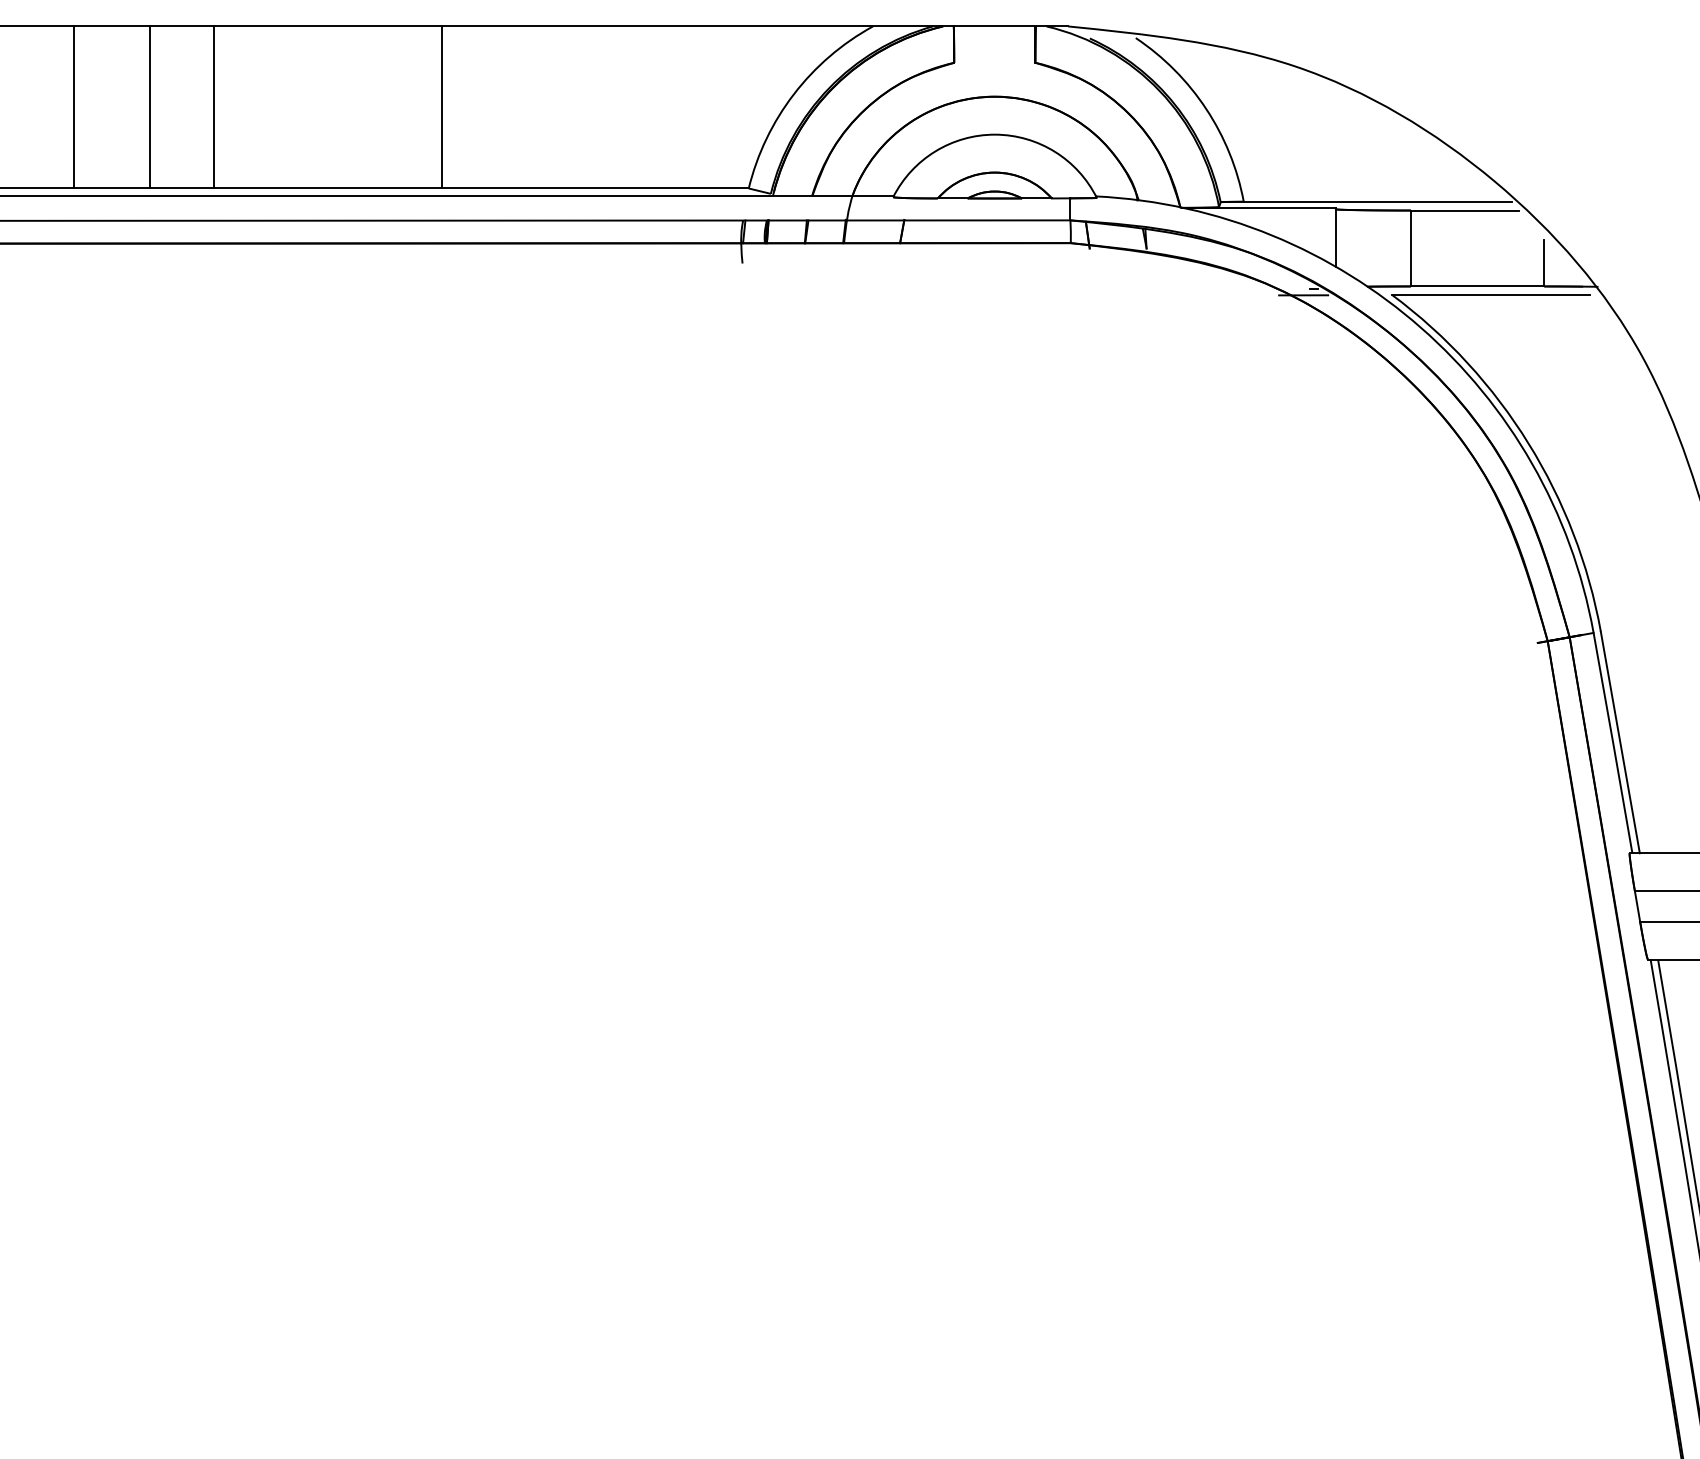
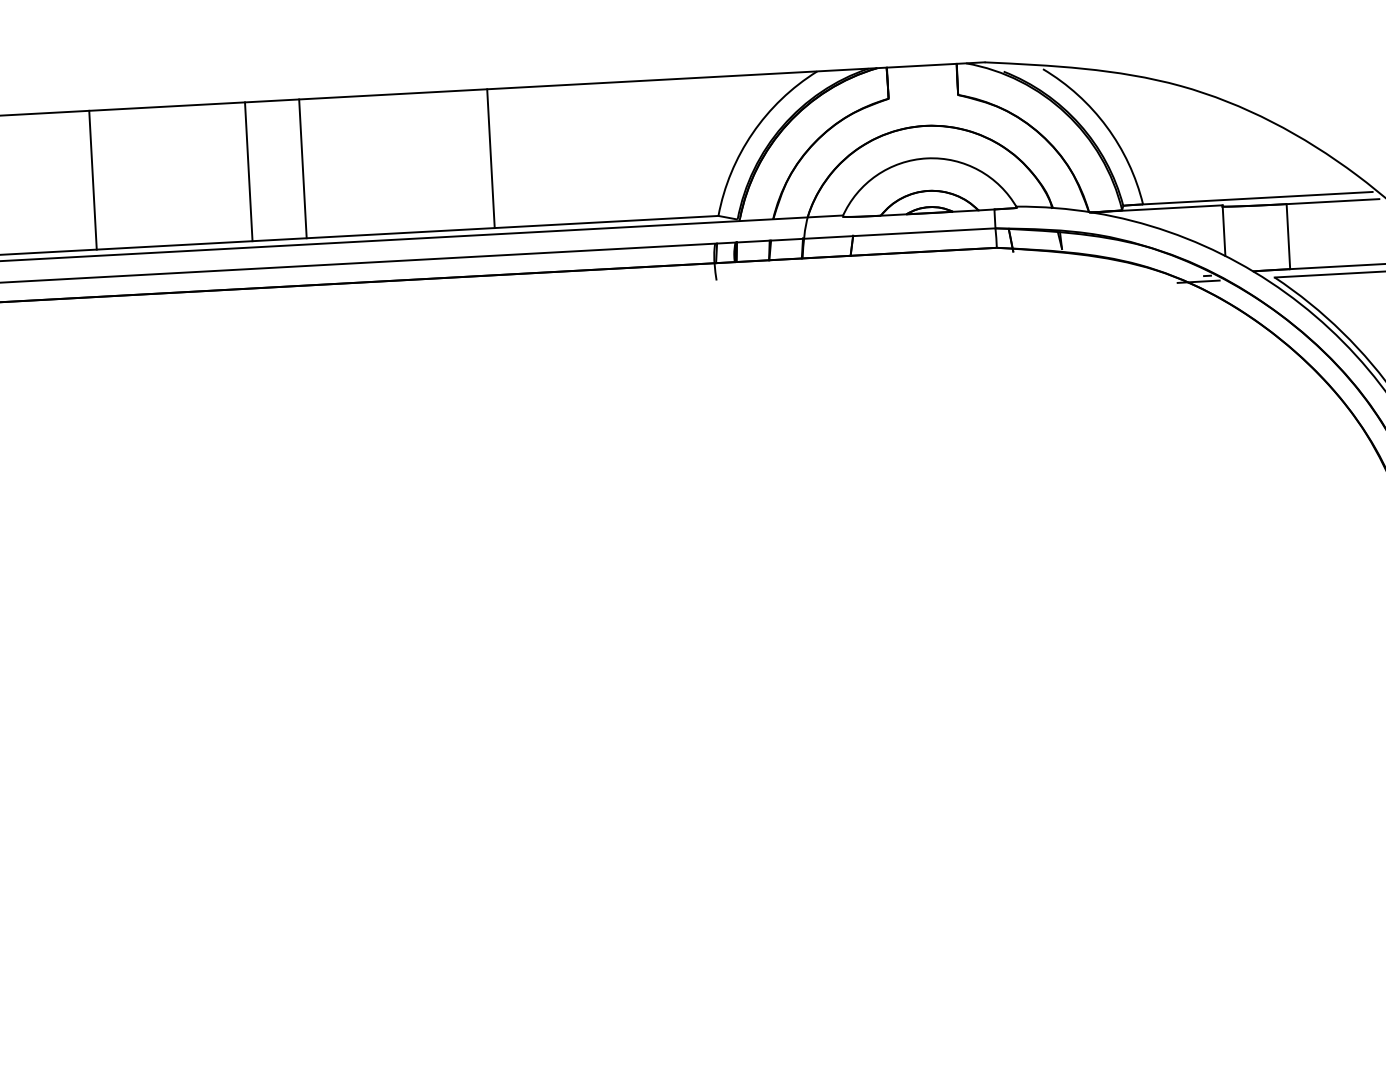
line: (73, 107) -> (92, 180), moved
line: (149, 107) -> (248, 171), moved
line: (214, 107) -> (303, 168), moved
line: (441, 107) -> (490, 158), moved

